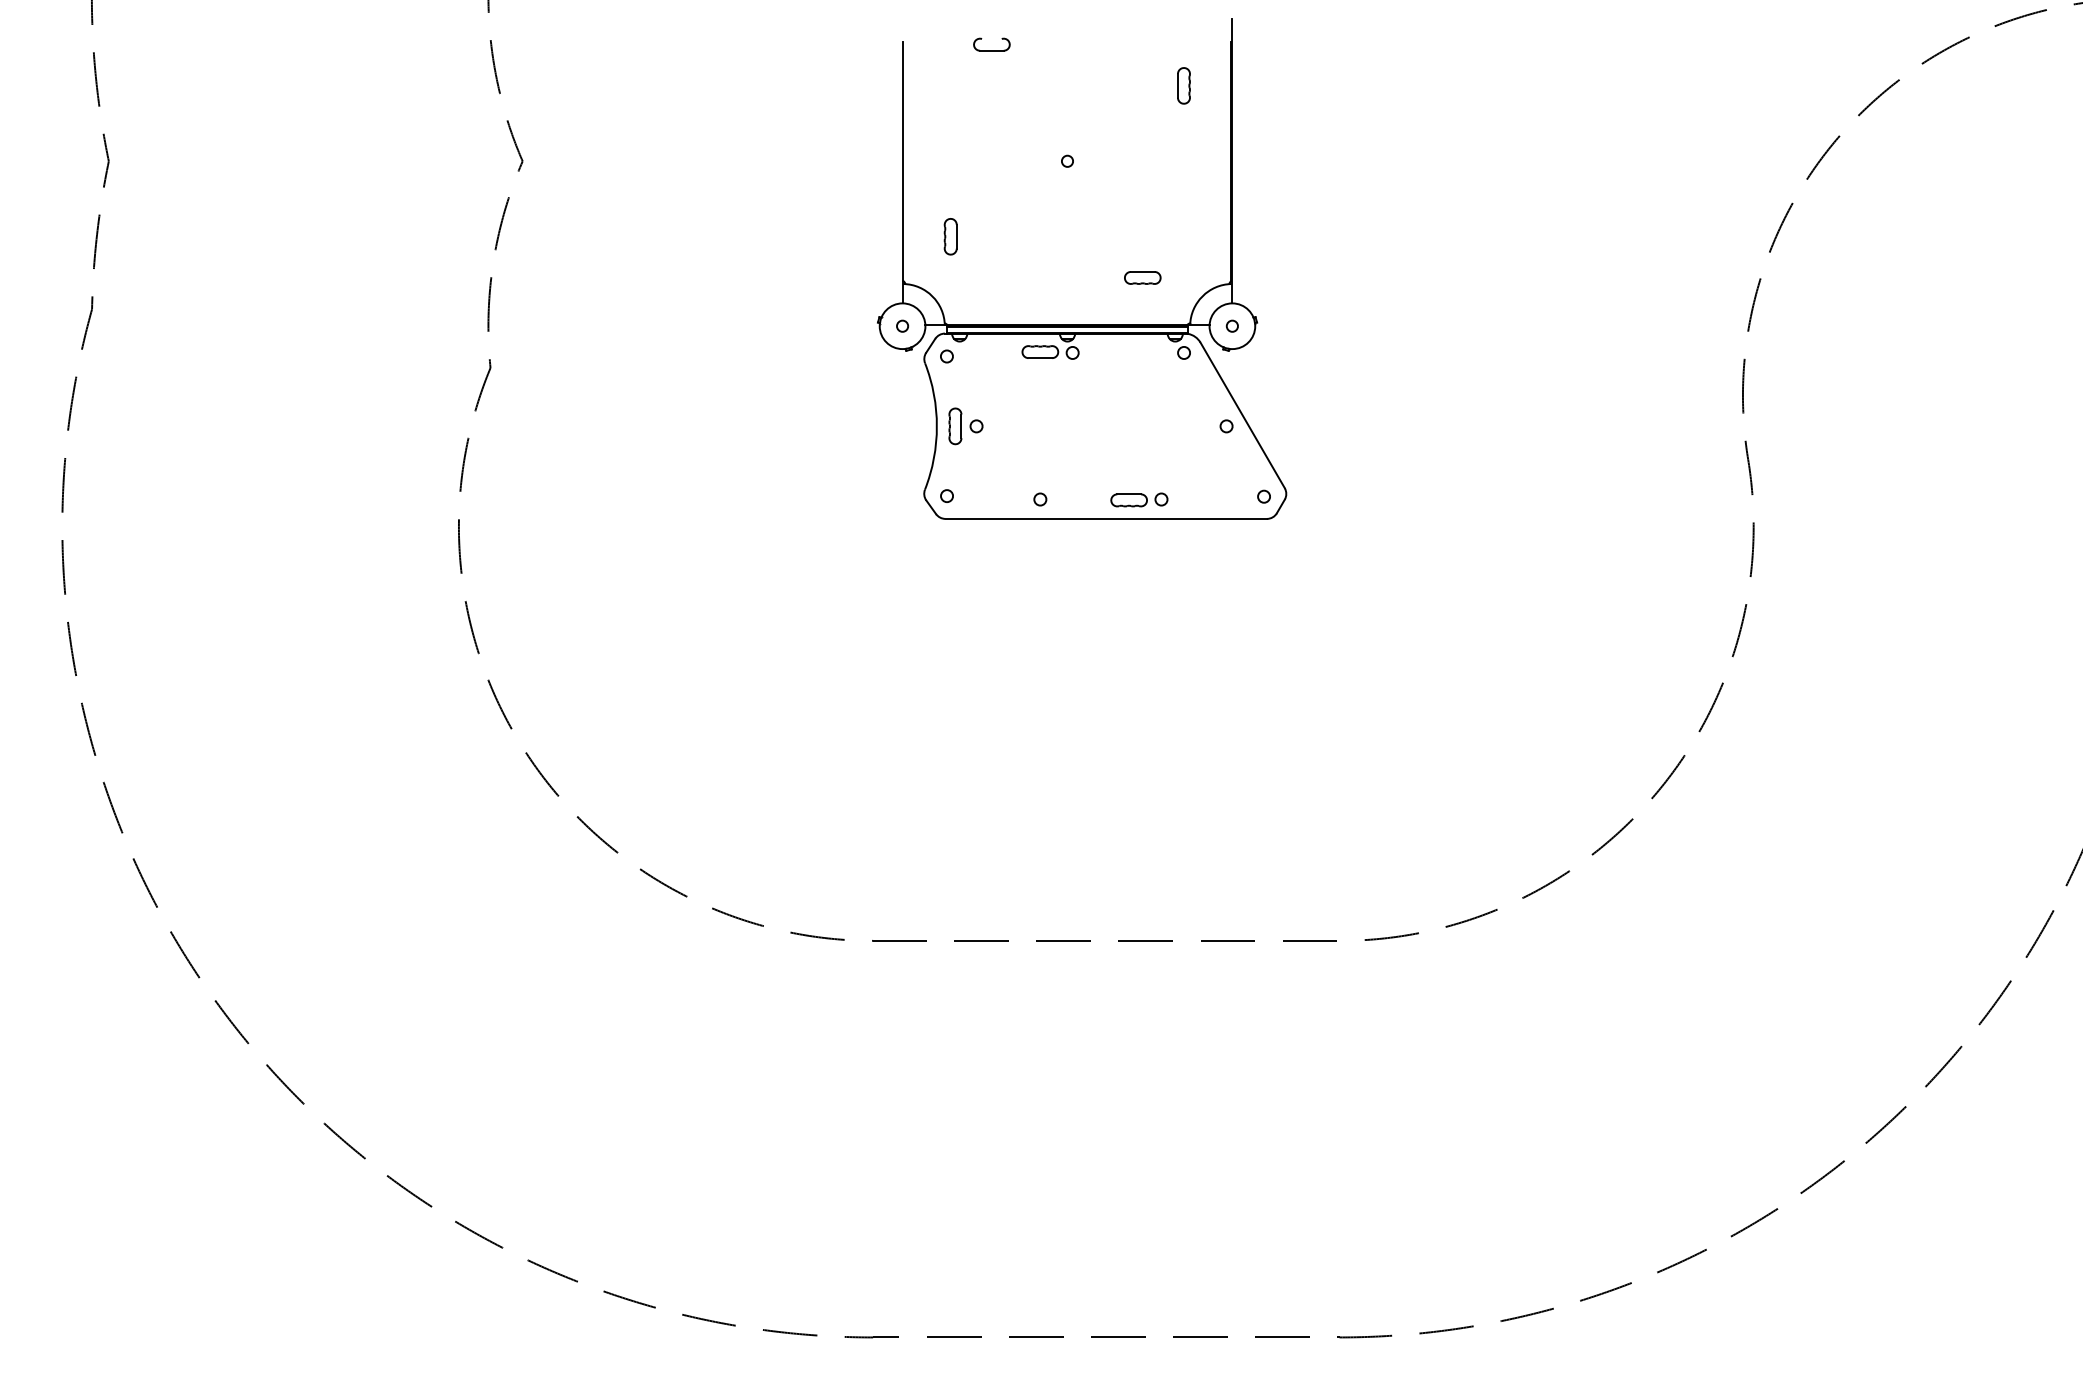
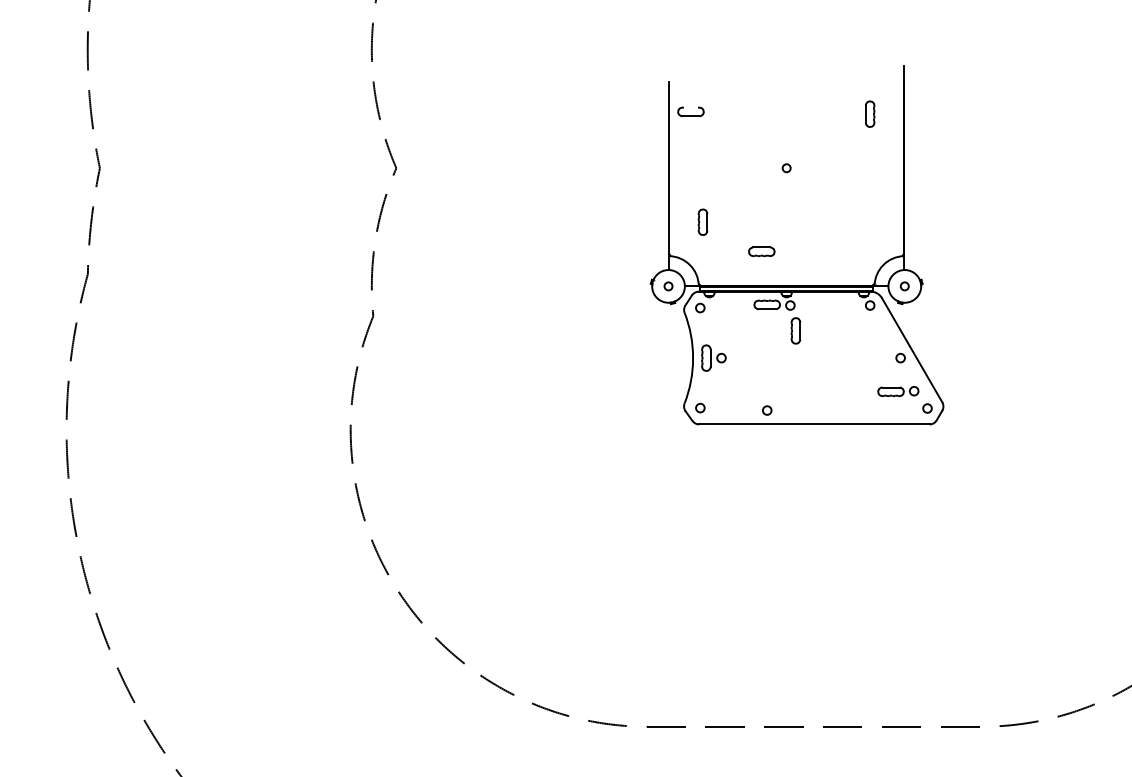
part: (991, 44) -> (690, 111), moved
part: (1142, 277) -> (761, 251), moved
part: (1080, 388) -> (795, 331), added
part: (1139, 499) -> (898, 391), moved

